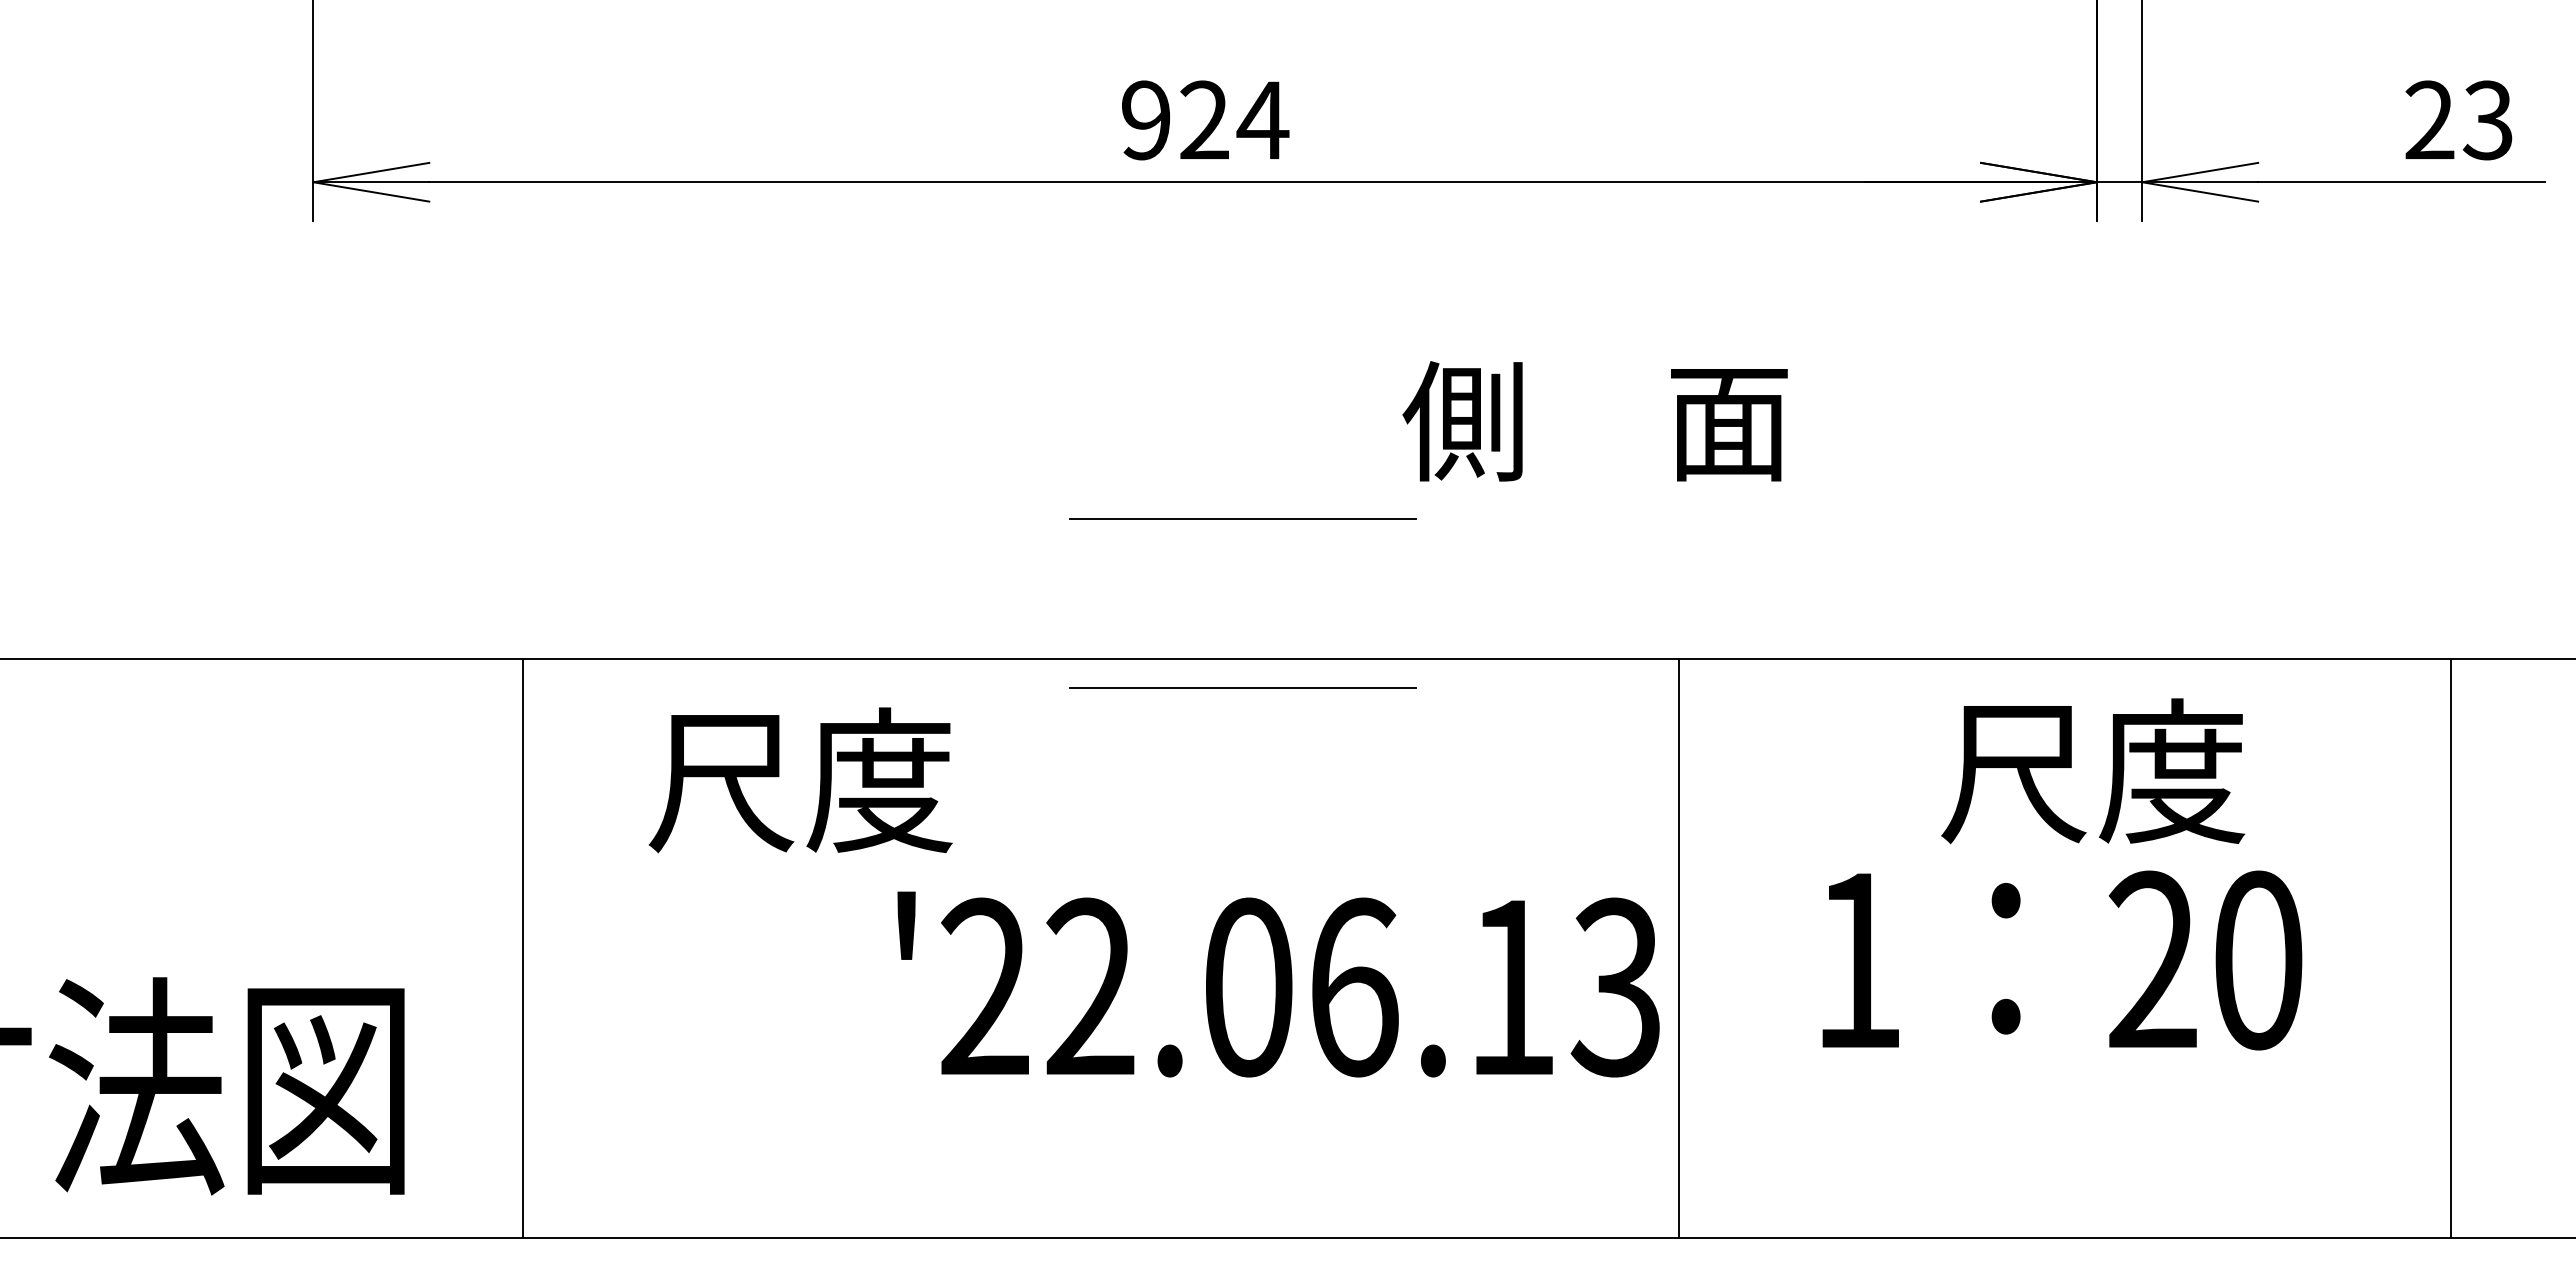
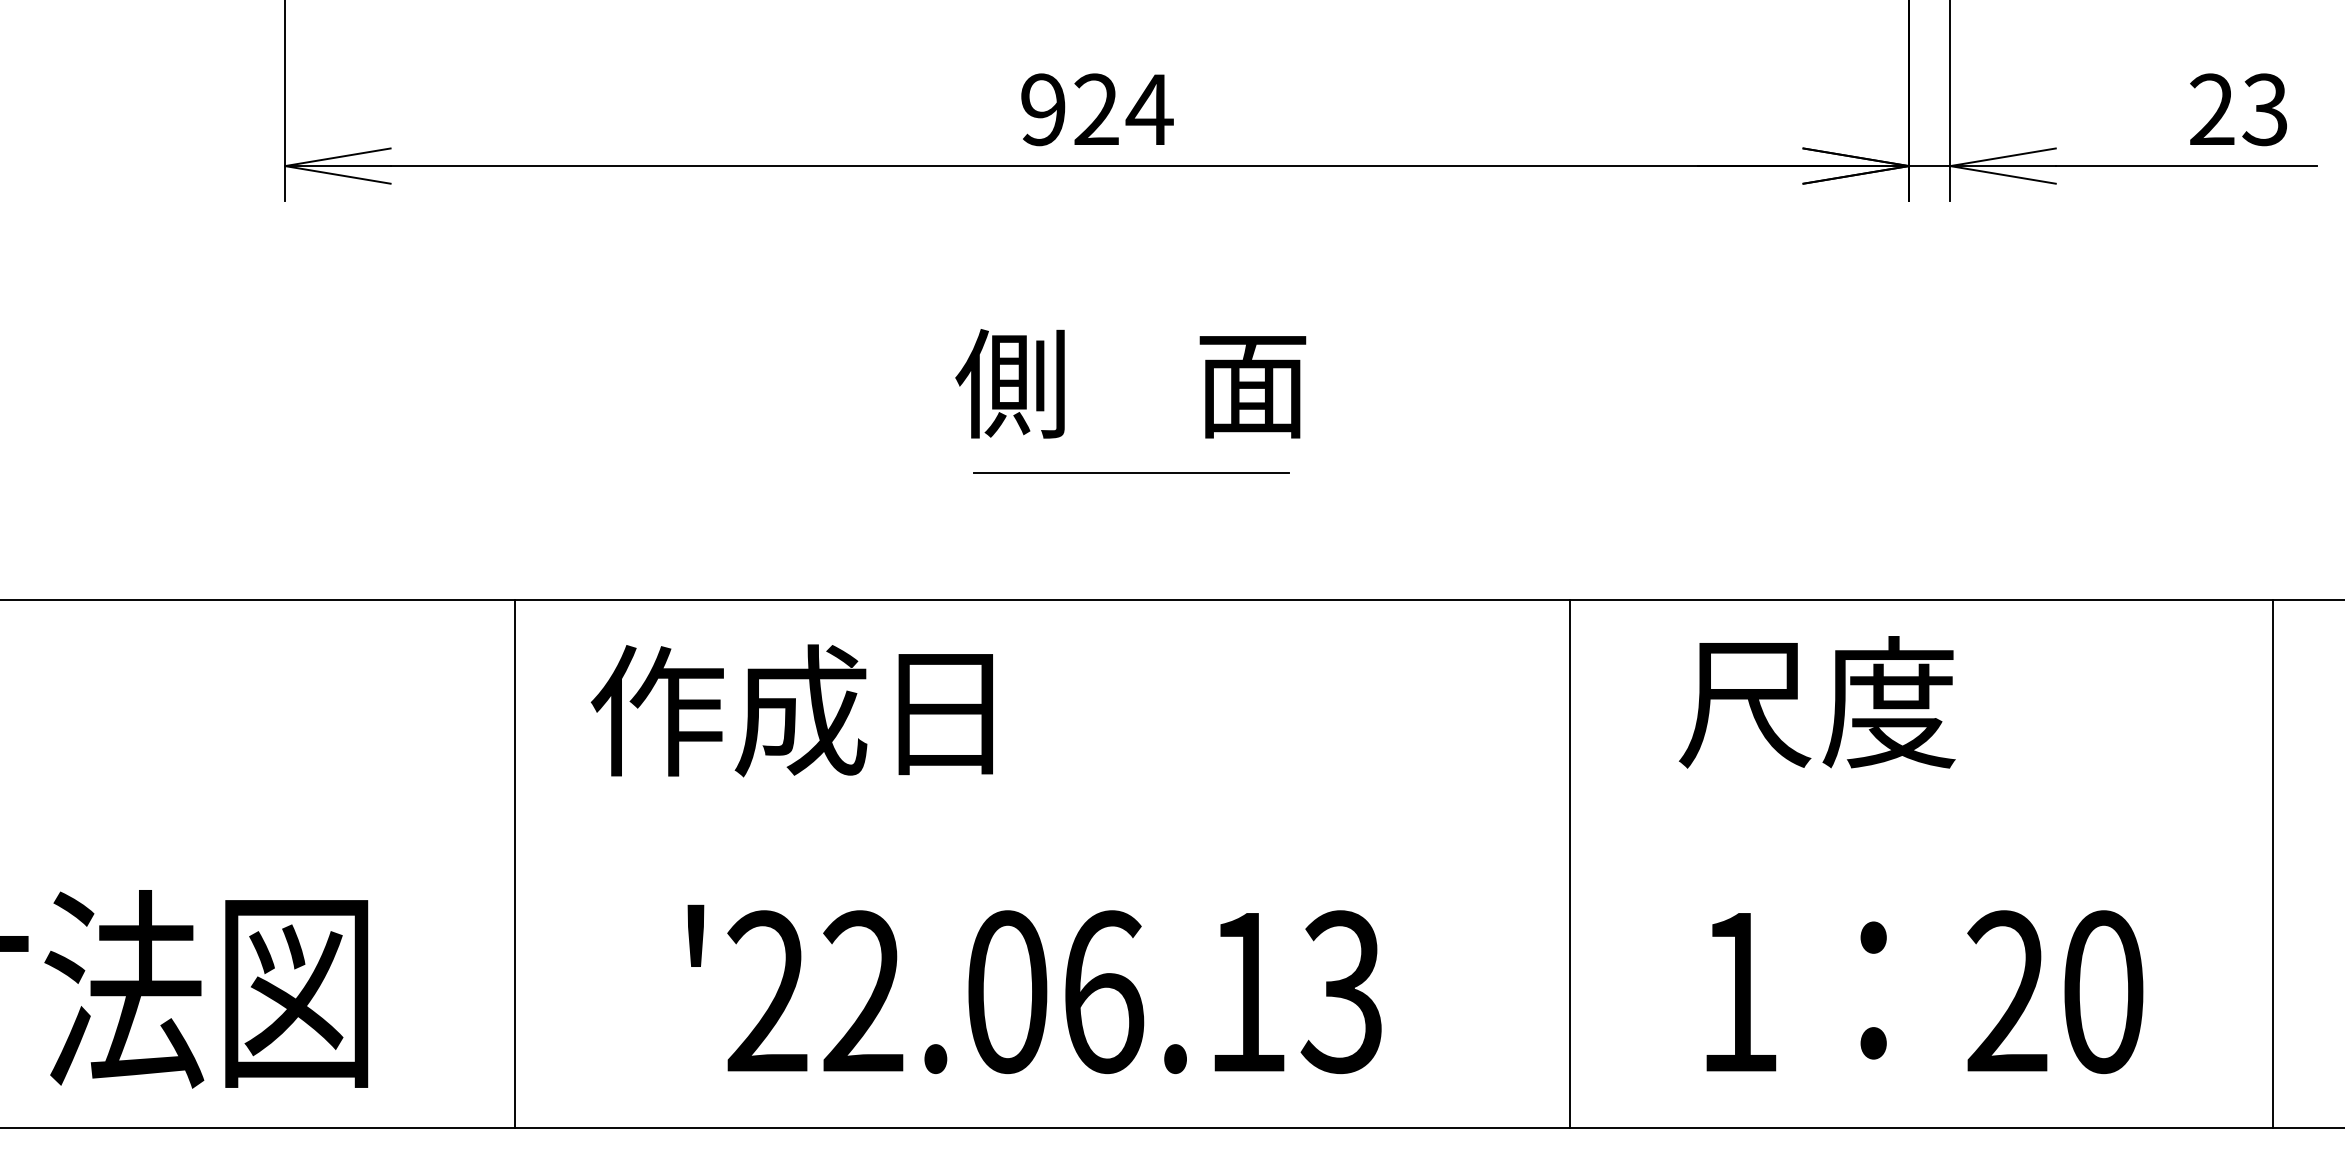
text: (1594, 421) -> (1130, 383), moved
line: (1242, 687) -> (1131, 626), removed
text: (2093, 771) -> (1817, 702), moved
text: (869, 780) -> (791, 710), 尺度 -> 作成日
line: (522, 948) -> (514, 863), moved
line: (1678, 948) -> (1569, 863), moved
line: (2451, 948) -> (2273, 863), moved
text: (2062, 960) -> (1925, 992), moved
text: (1278, 984) -> (1034, 989), moved

